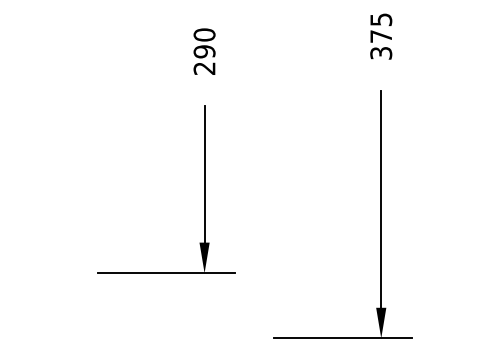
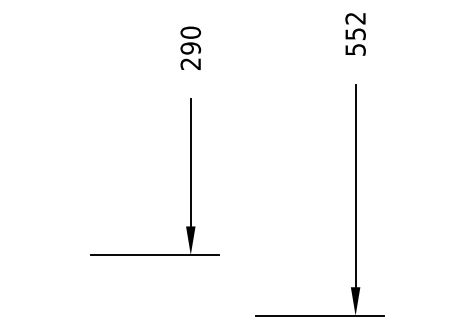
text: (381, 35) -> (355, 33), 375 -> 552

